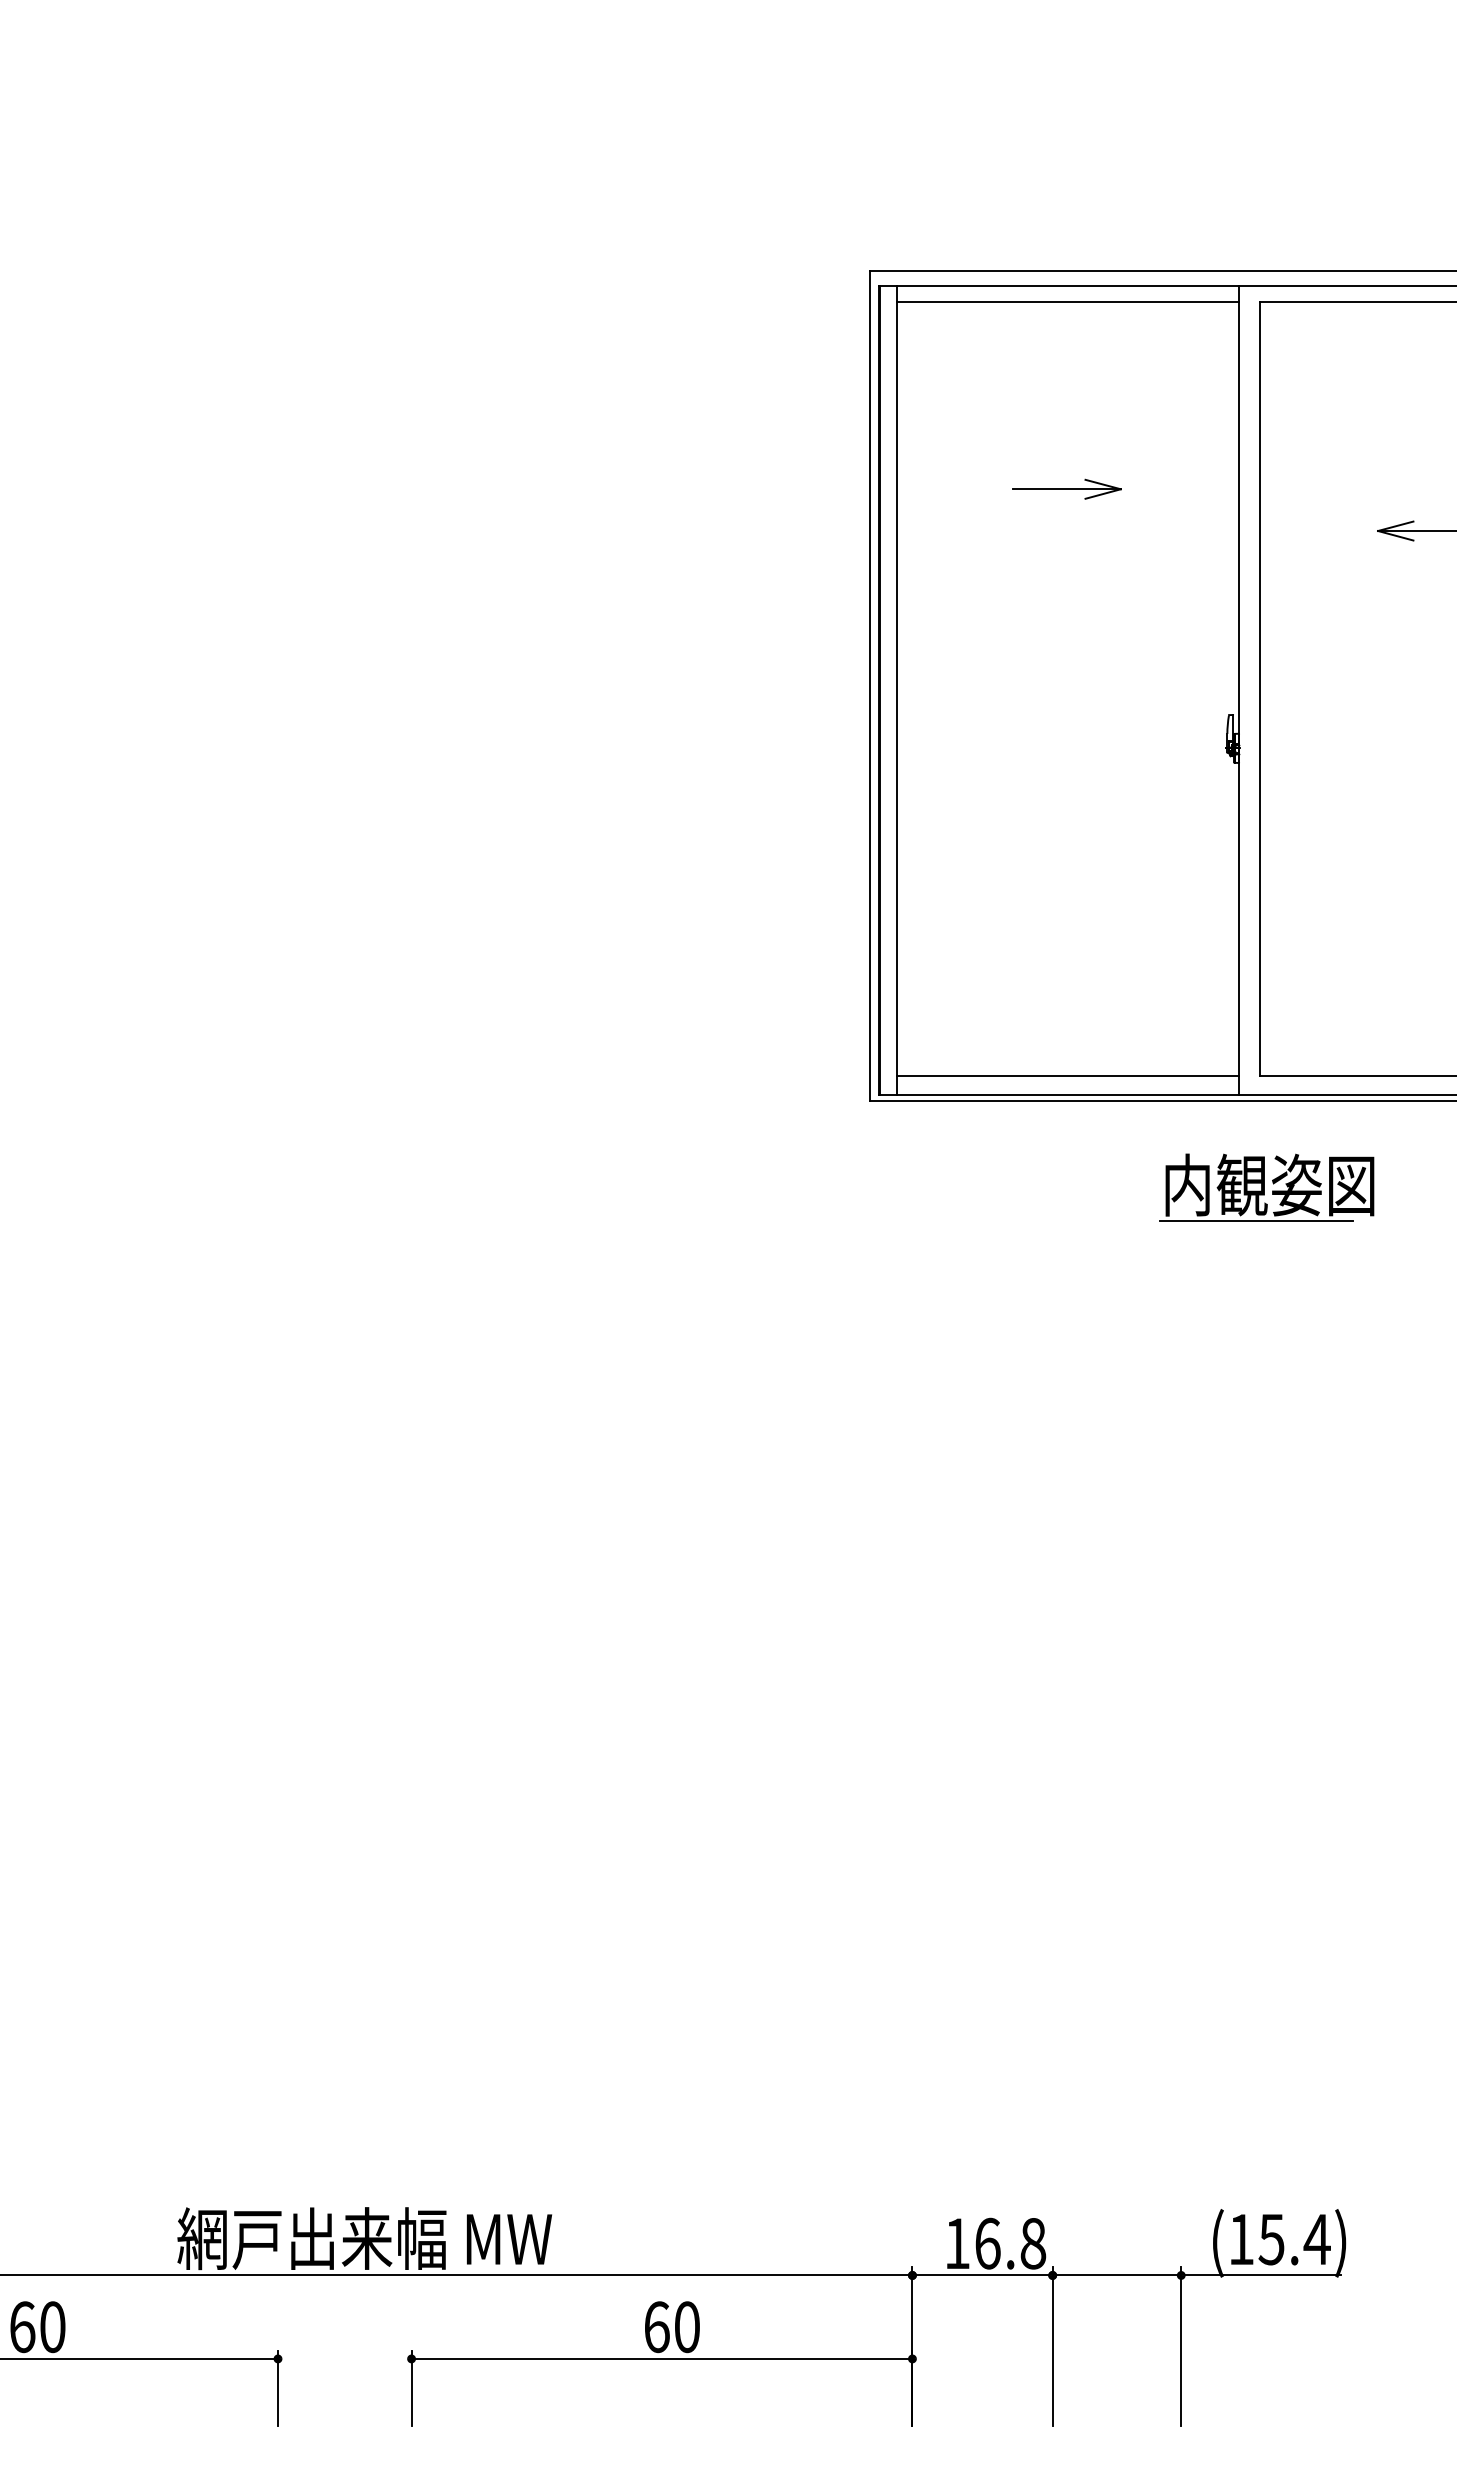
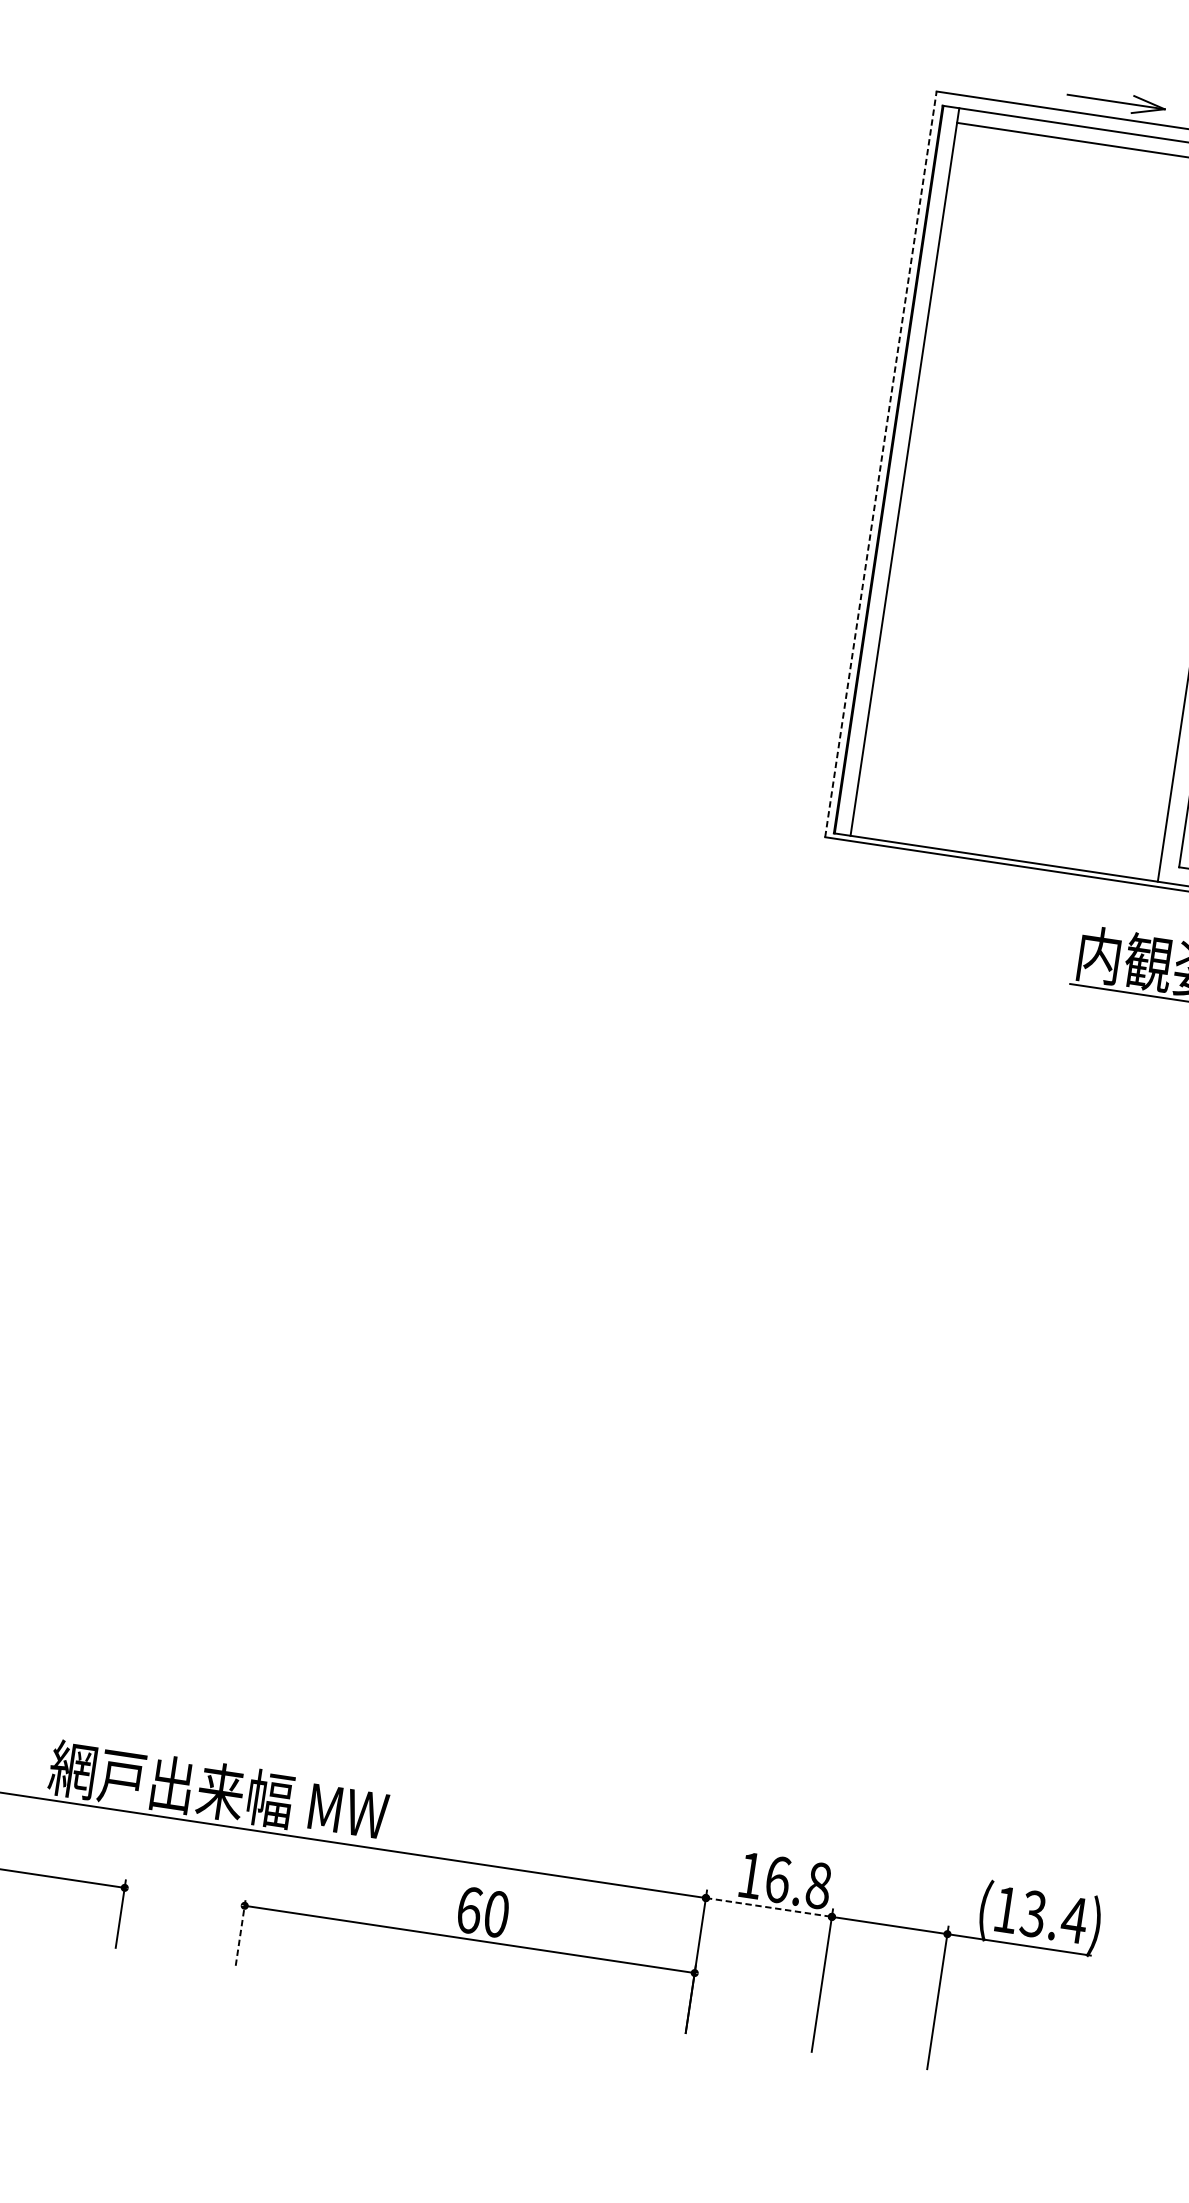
part: (1066, 488) -> (1115, 101), moved
line: (869, 685) -> (880, 463), solid -> dashed
line: (1068, 1076) -> (1007, 841), removed
text: (1271, 2238) -> (1033, 1913), (15.4) -> (13.4)
line: (983, 2275) -> (769, 1907), solid -> dashed
line: (411, 2388) -> (240, 1932), solid -> dashed

